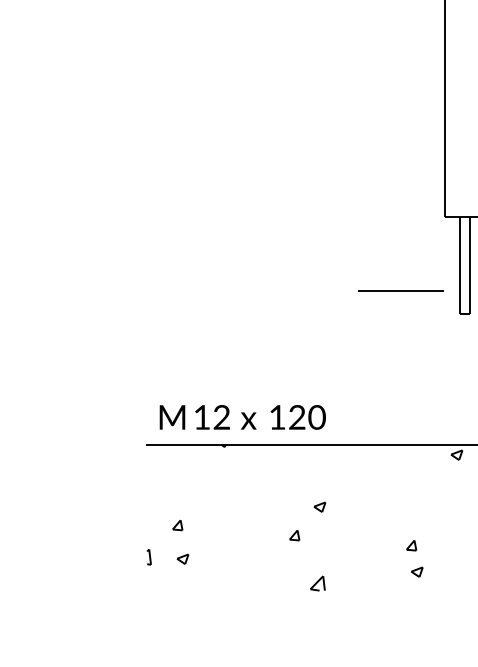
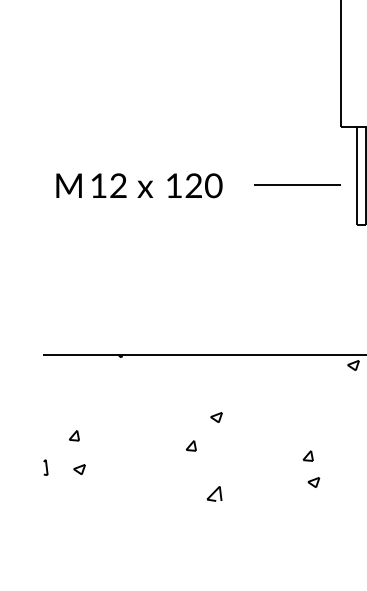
line: (400, 290) -> (297, 184), moved
text: (242, 417) -> (139, 185), moved

